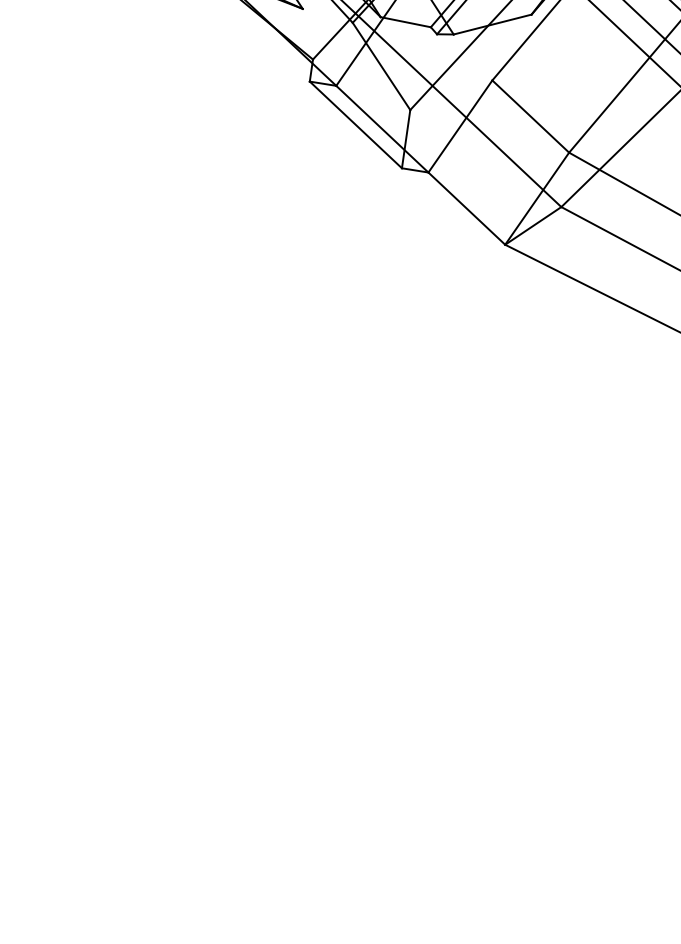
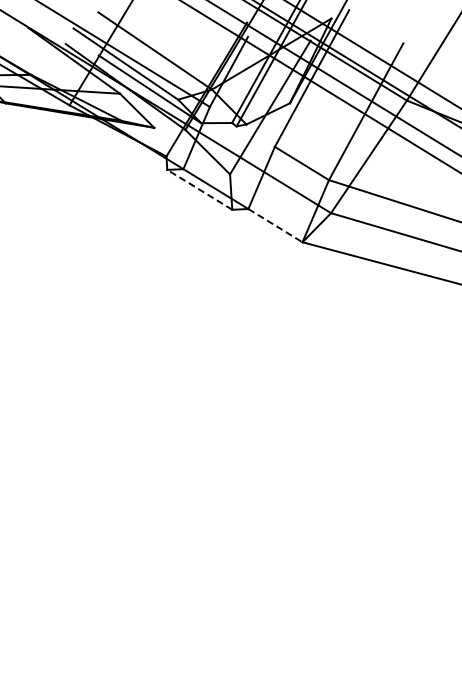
line: (355, 124) -> (199, 189), solid -> dashed
line: (466, 208) -> (275, 225), solid -> dashed

